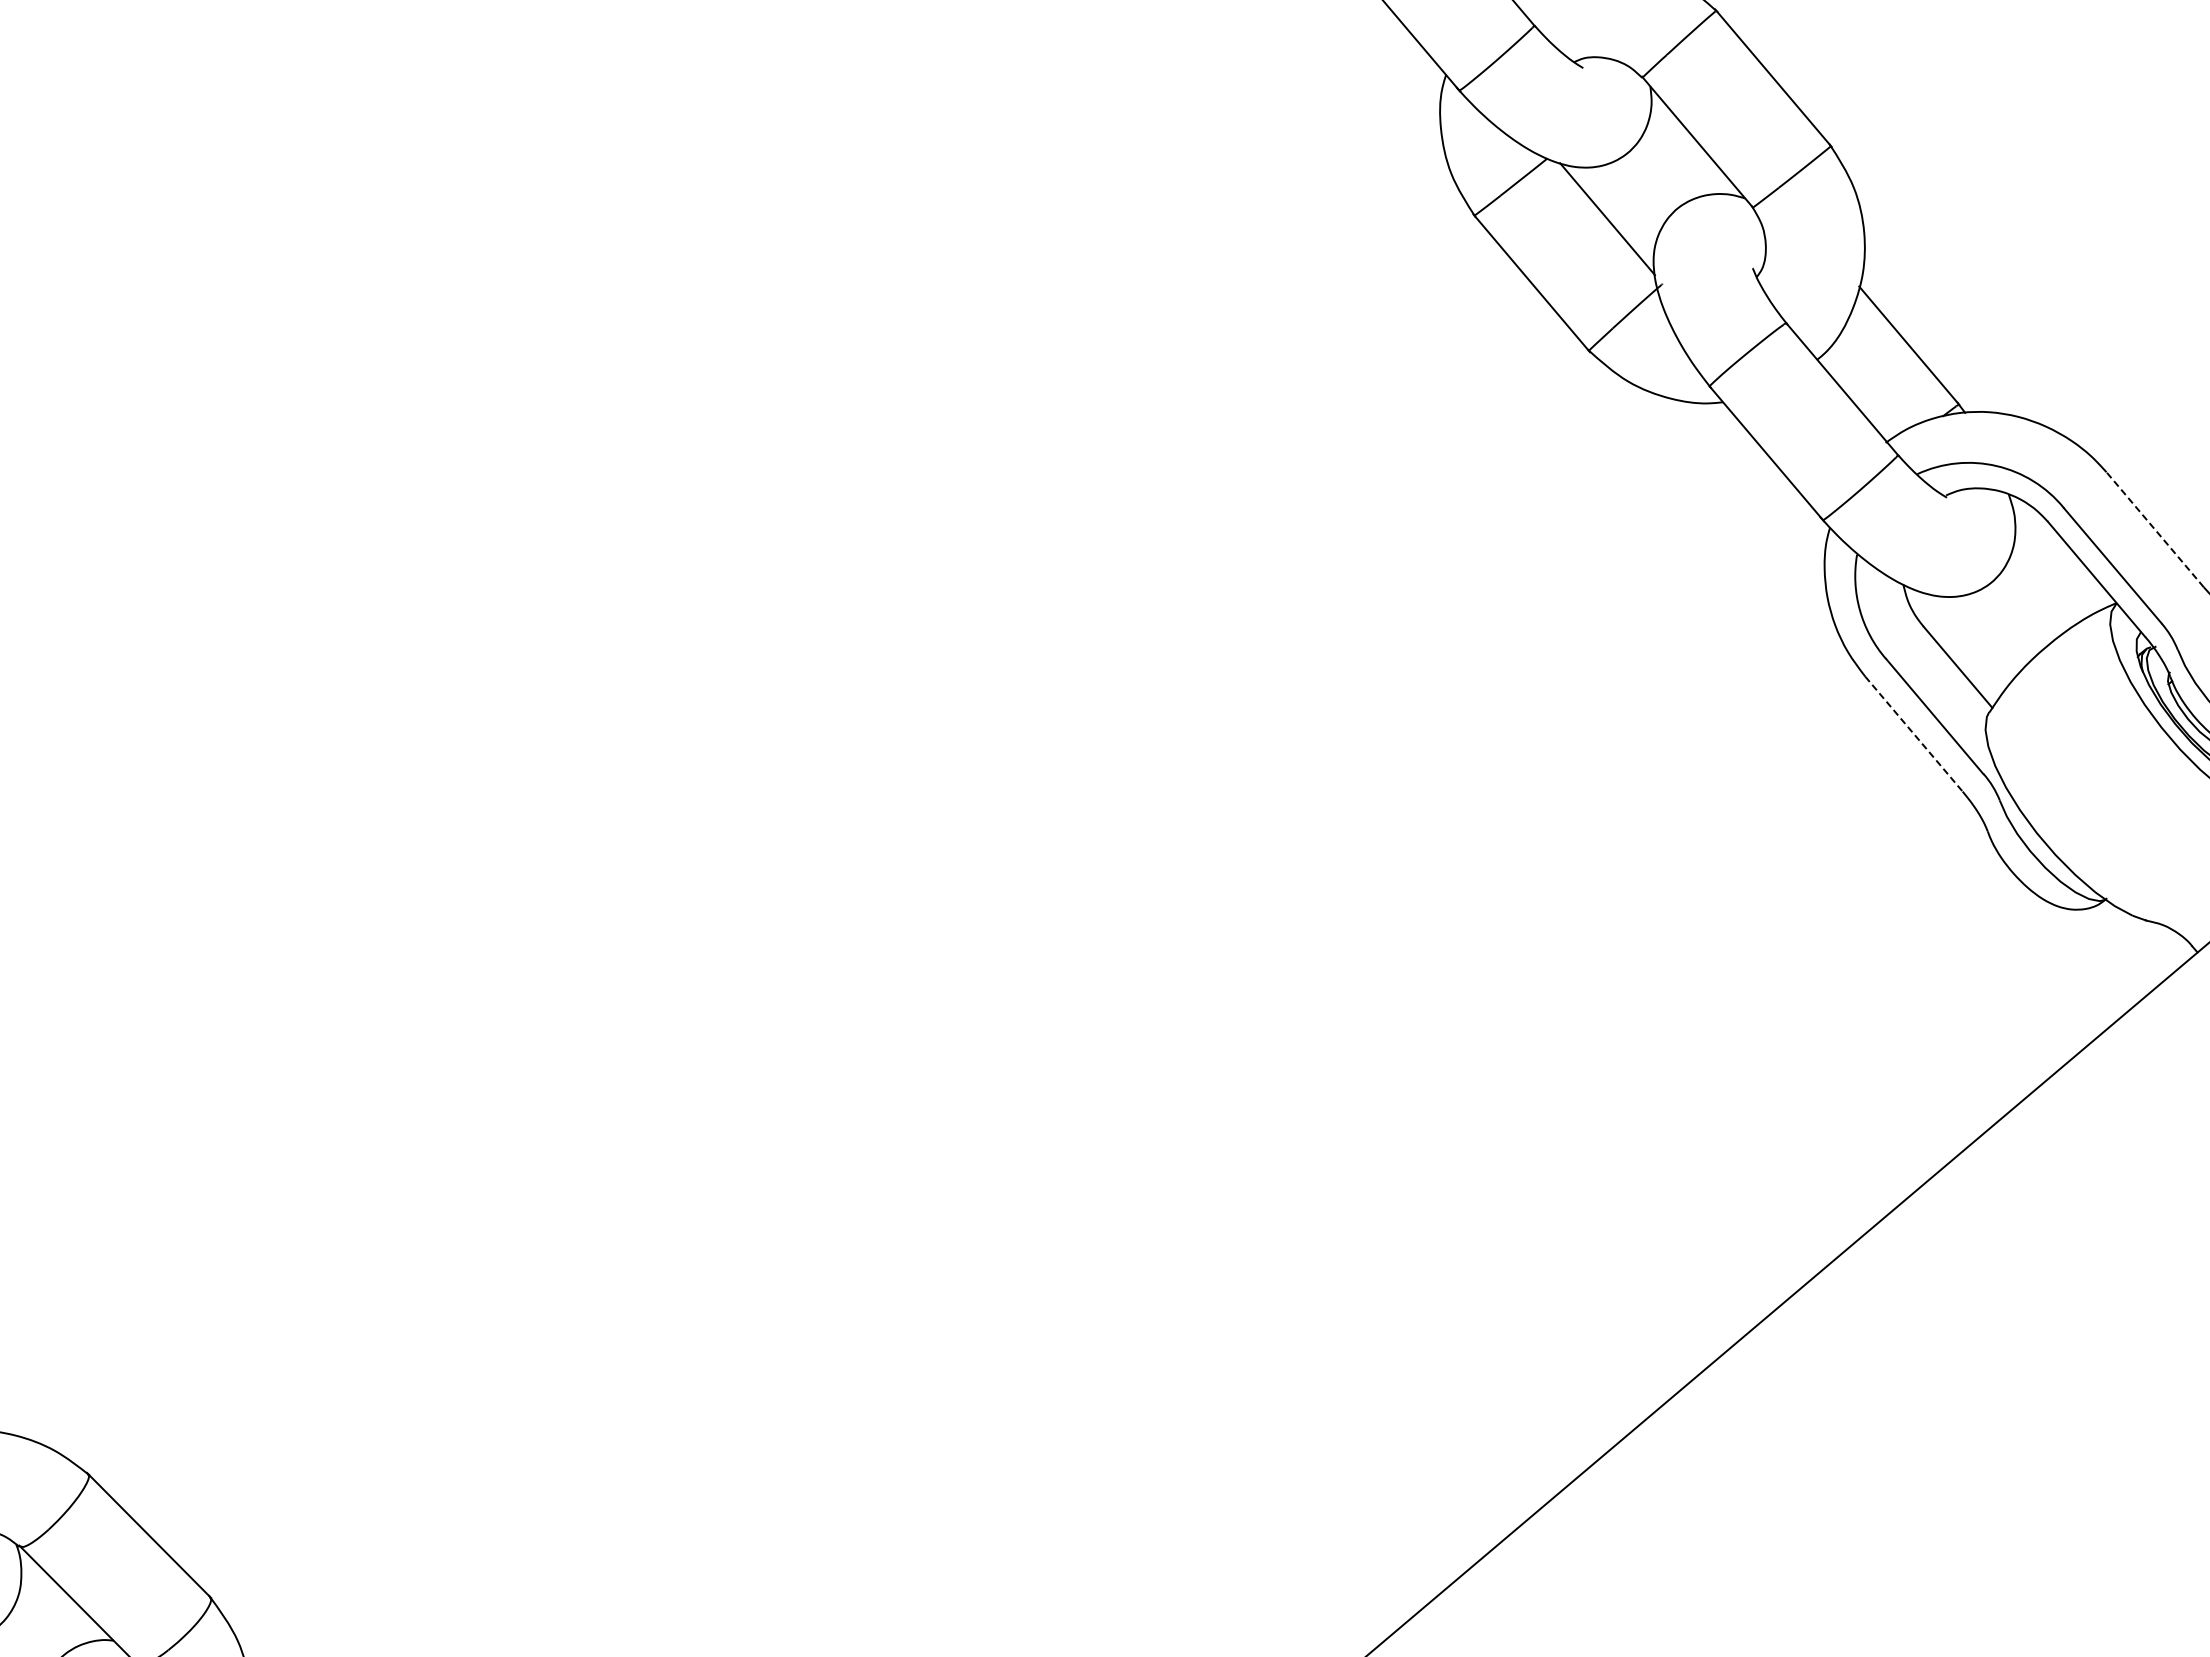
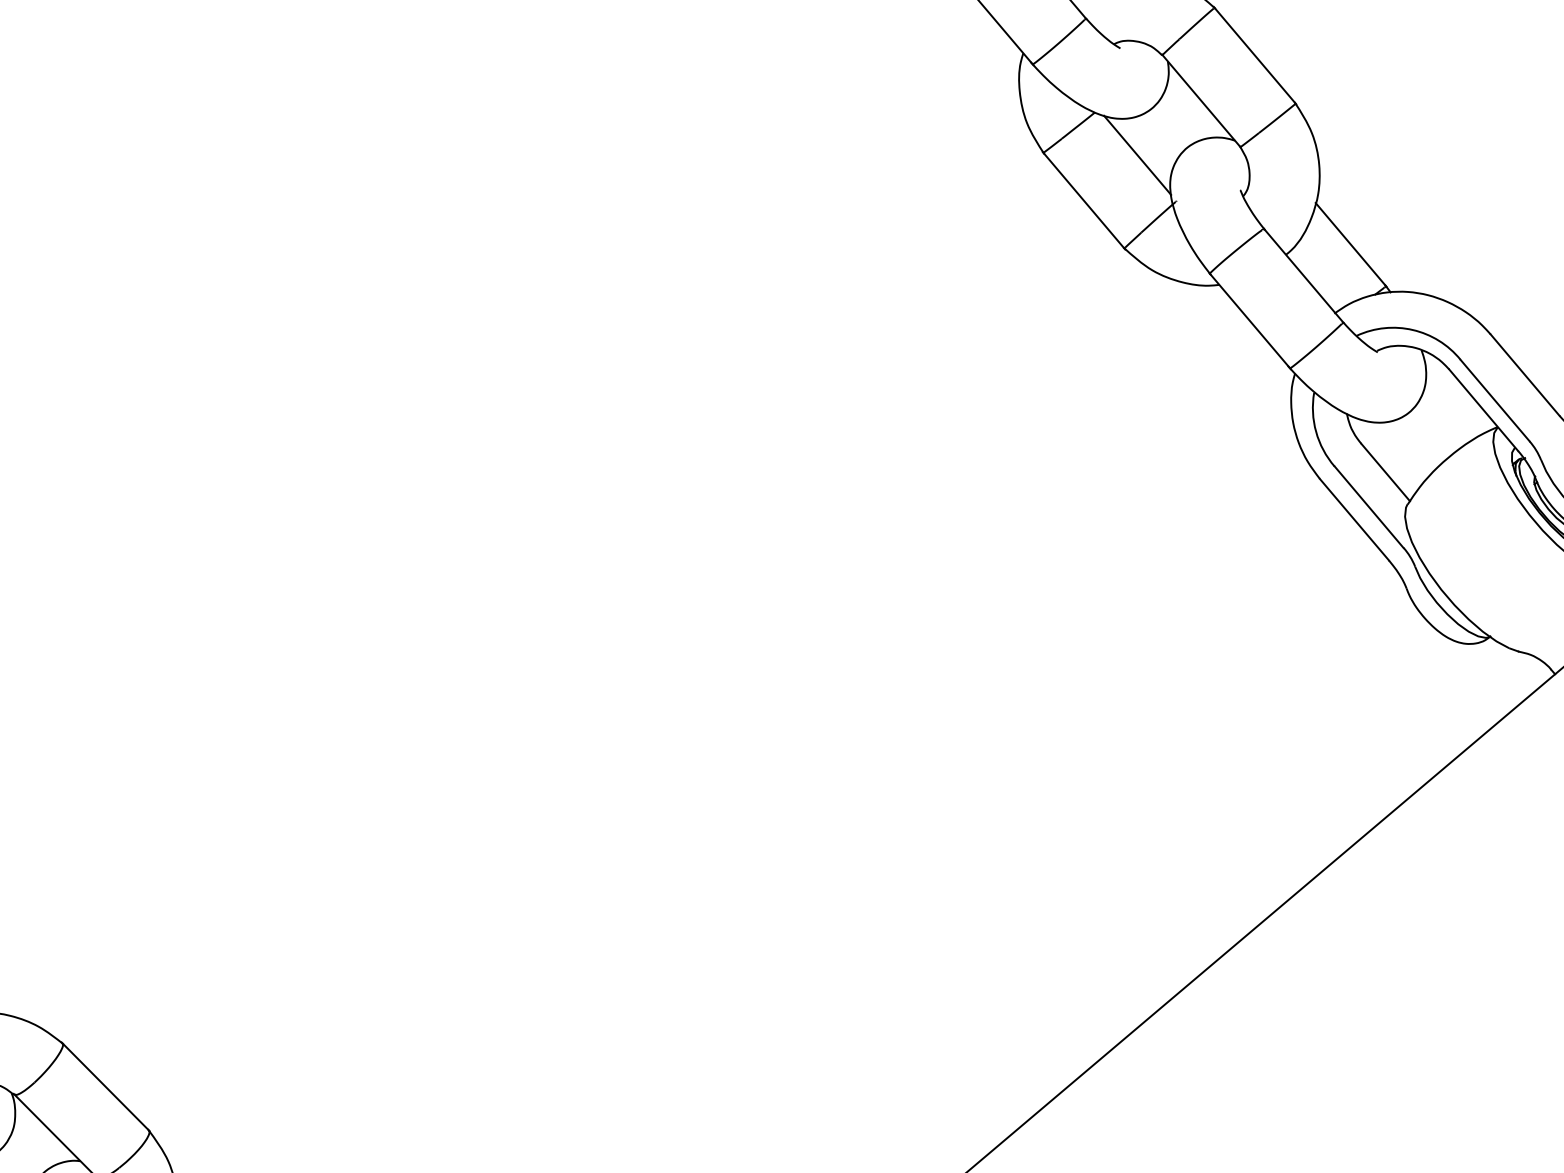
line: (2154, 529) -> (1524, 374), dashed -> solid
line: (1914, 734) -> (1354, 519), dashed -> solid

